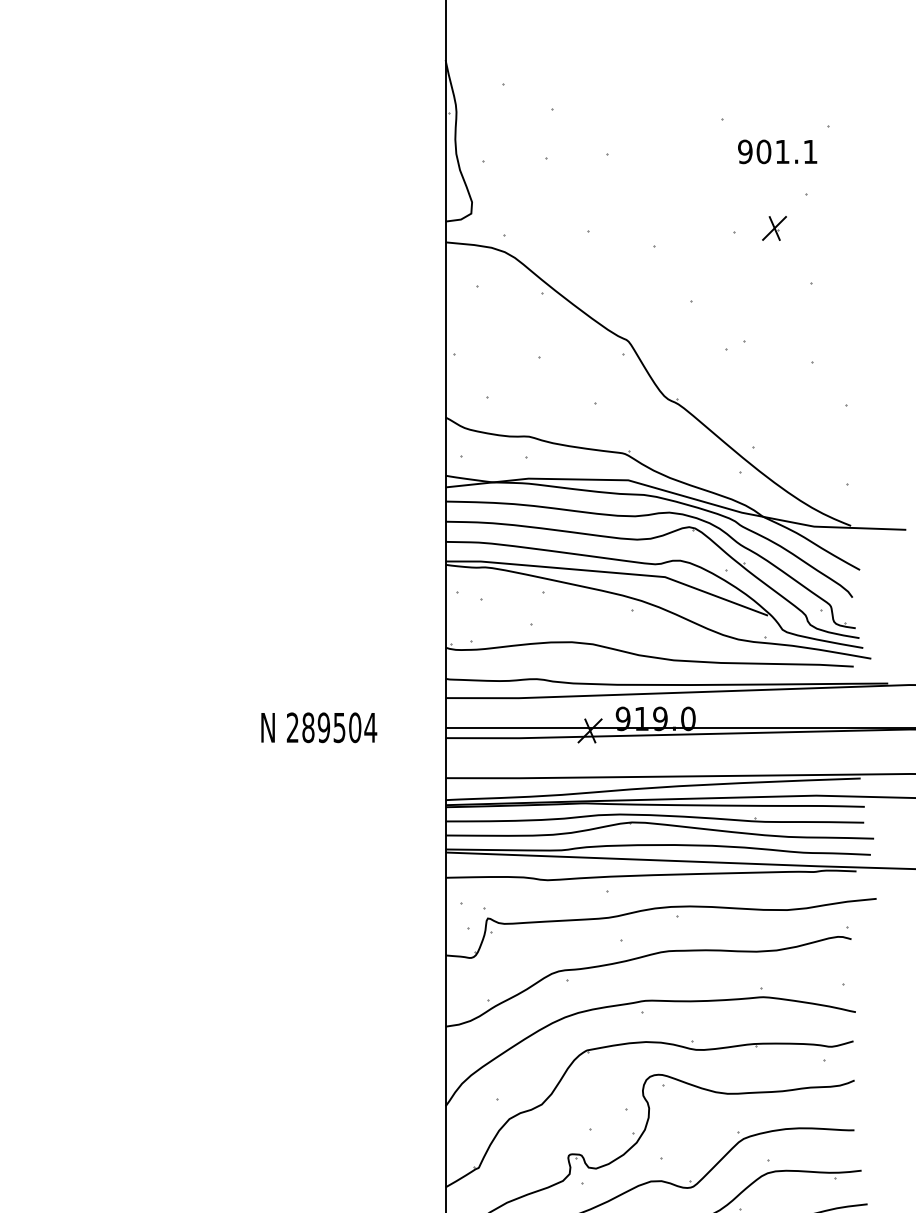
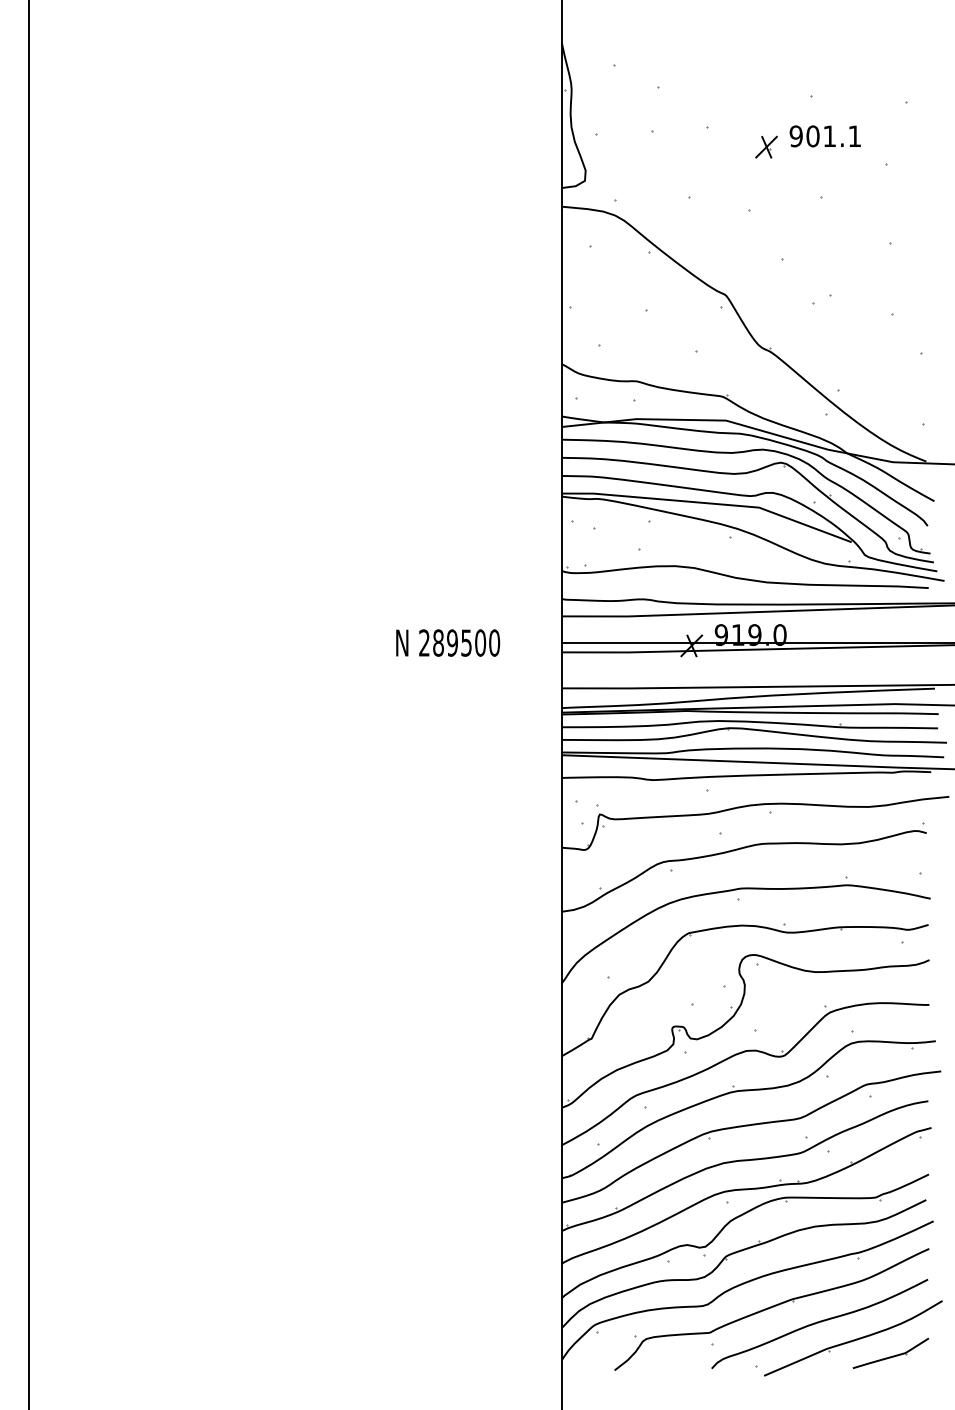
text: (776, 152) -> (824, 136), moved
part: (774, 227) -> (766, 146), moved
text: (370, 727) -> (494, 642), 289504 -> 289500

